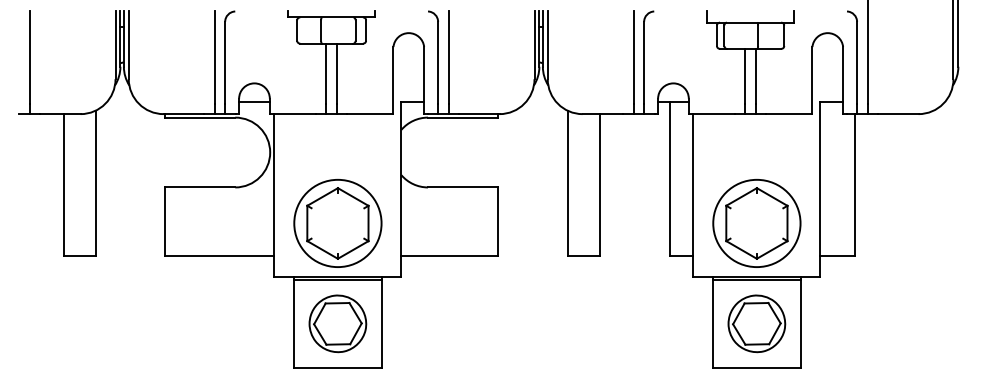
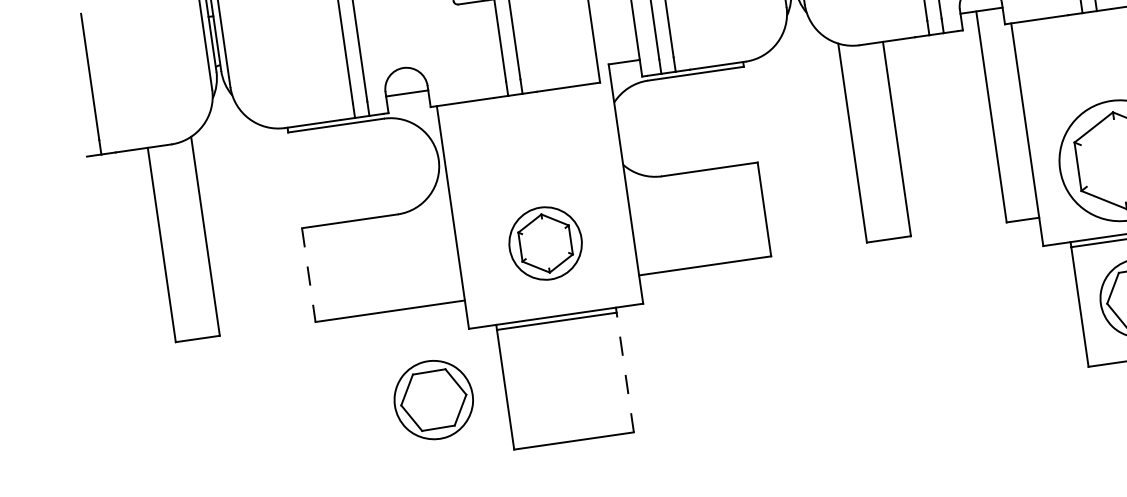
line: (165, 222) -> (309, 276), solid -> dashed
part: (337, 223) -> (545, 243), size x0.6
part: (337, 323) -> (433, 399), moved
line: (381, 323) -> (625, 372), solid -> dashed

